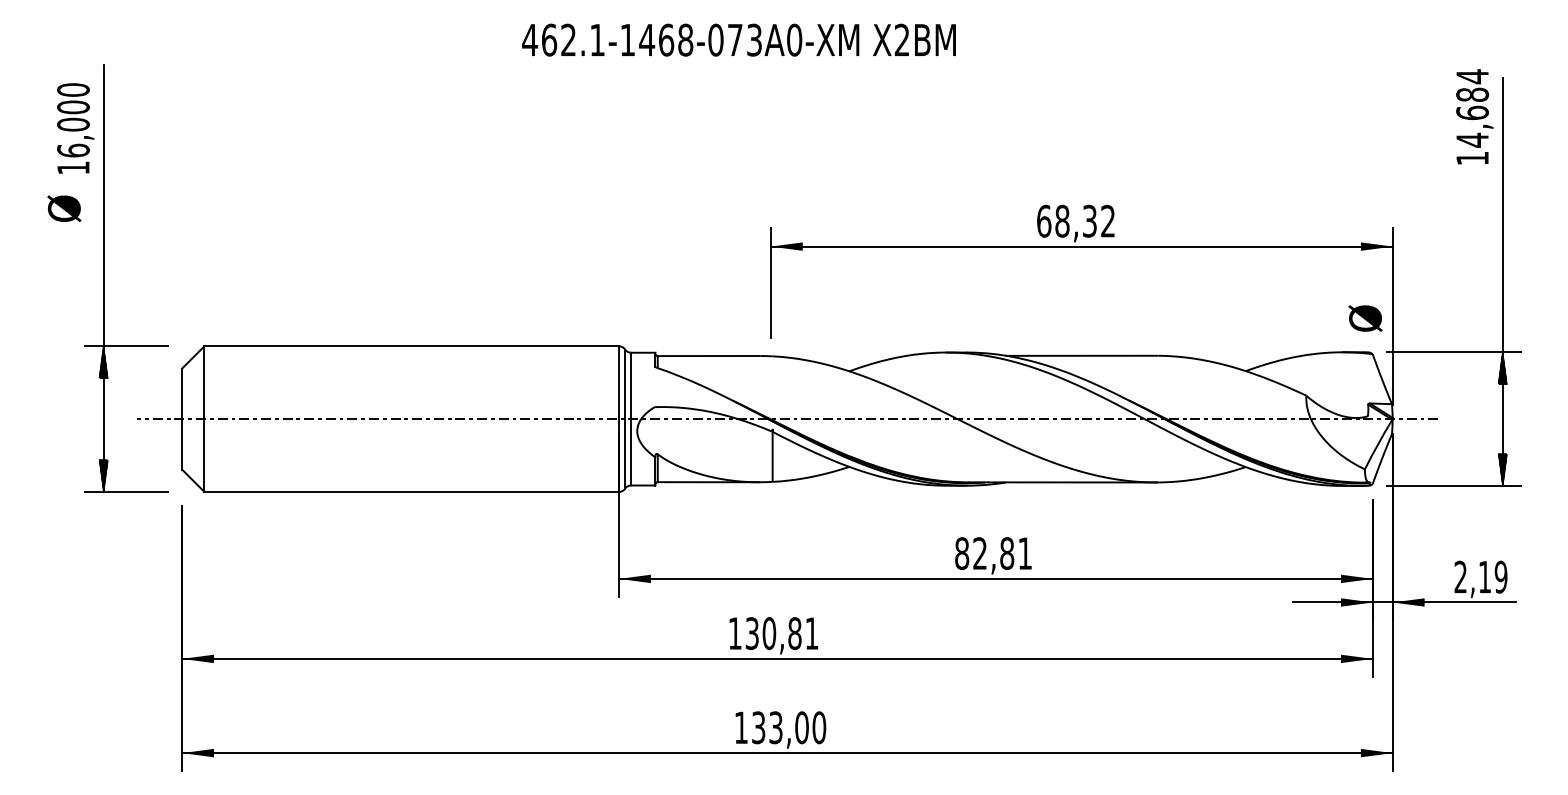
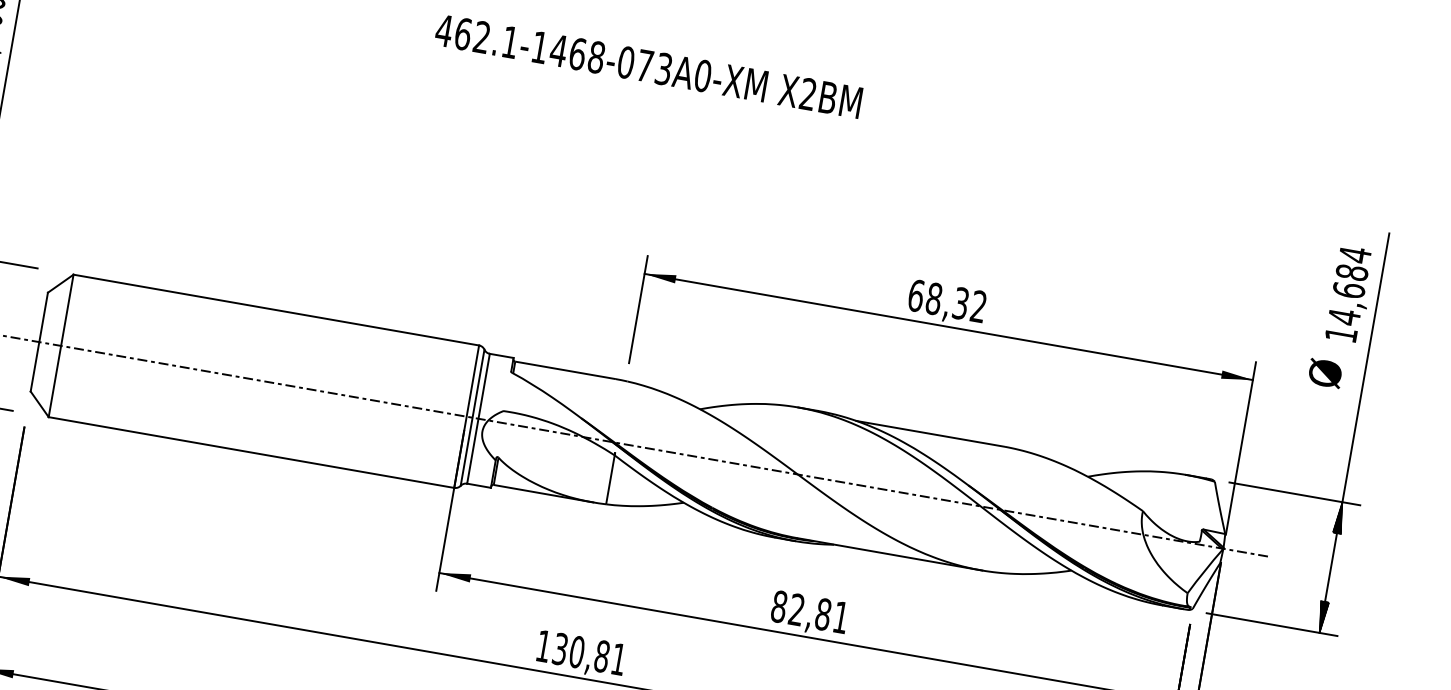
text: (1474, 116) -> (1350, 294), moved
text: (1365, 318) -> (1325, 373), moved

